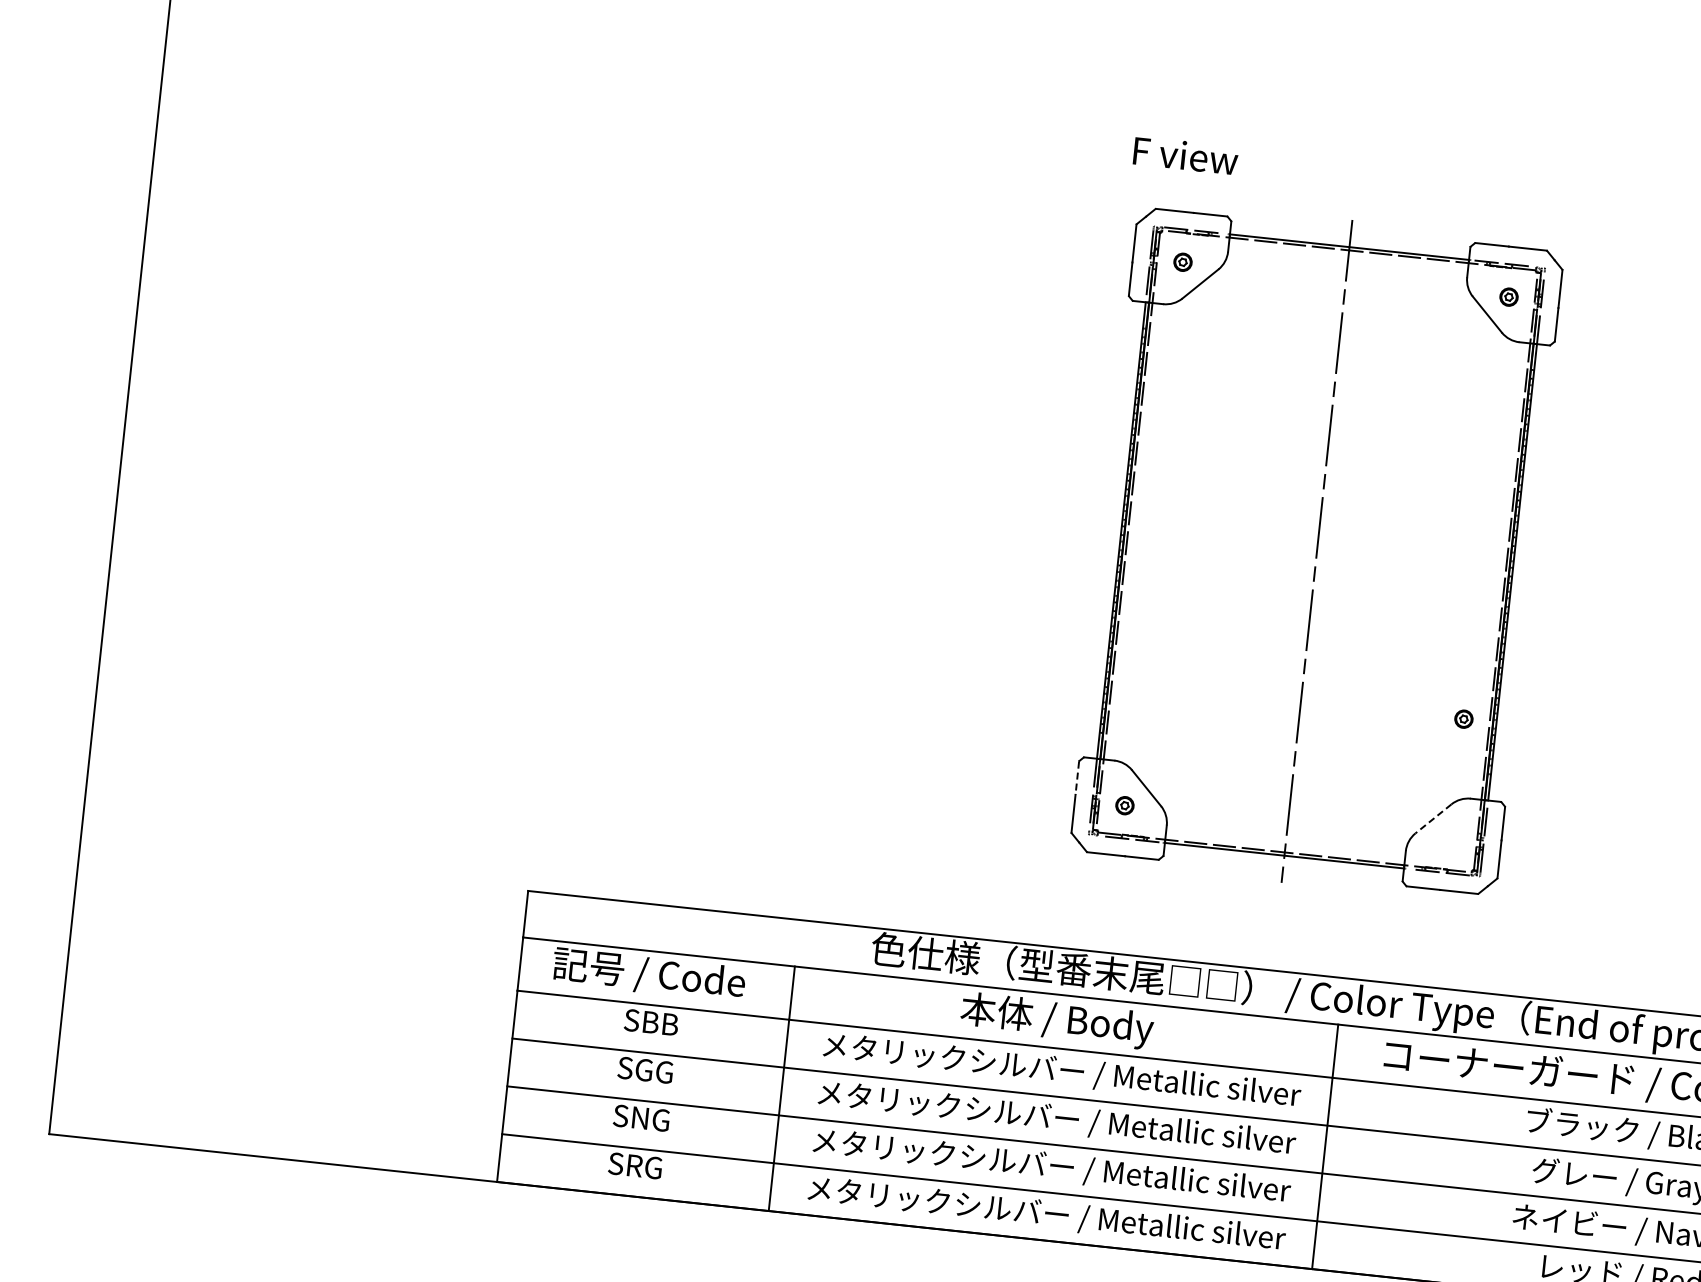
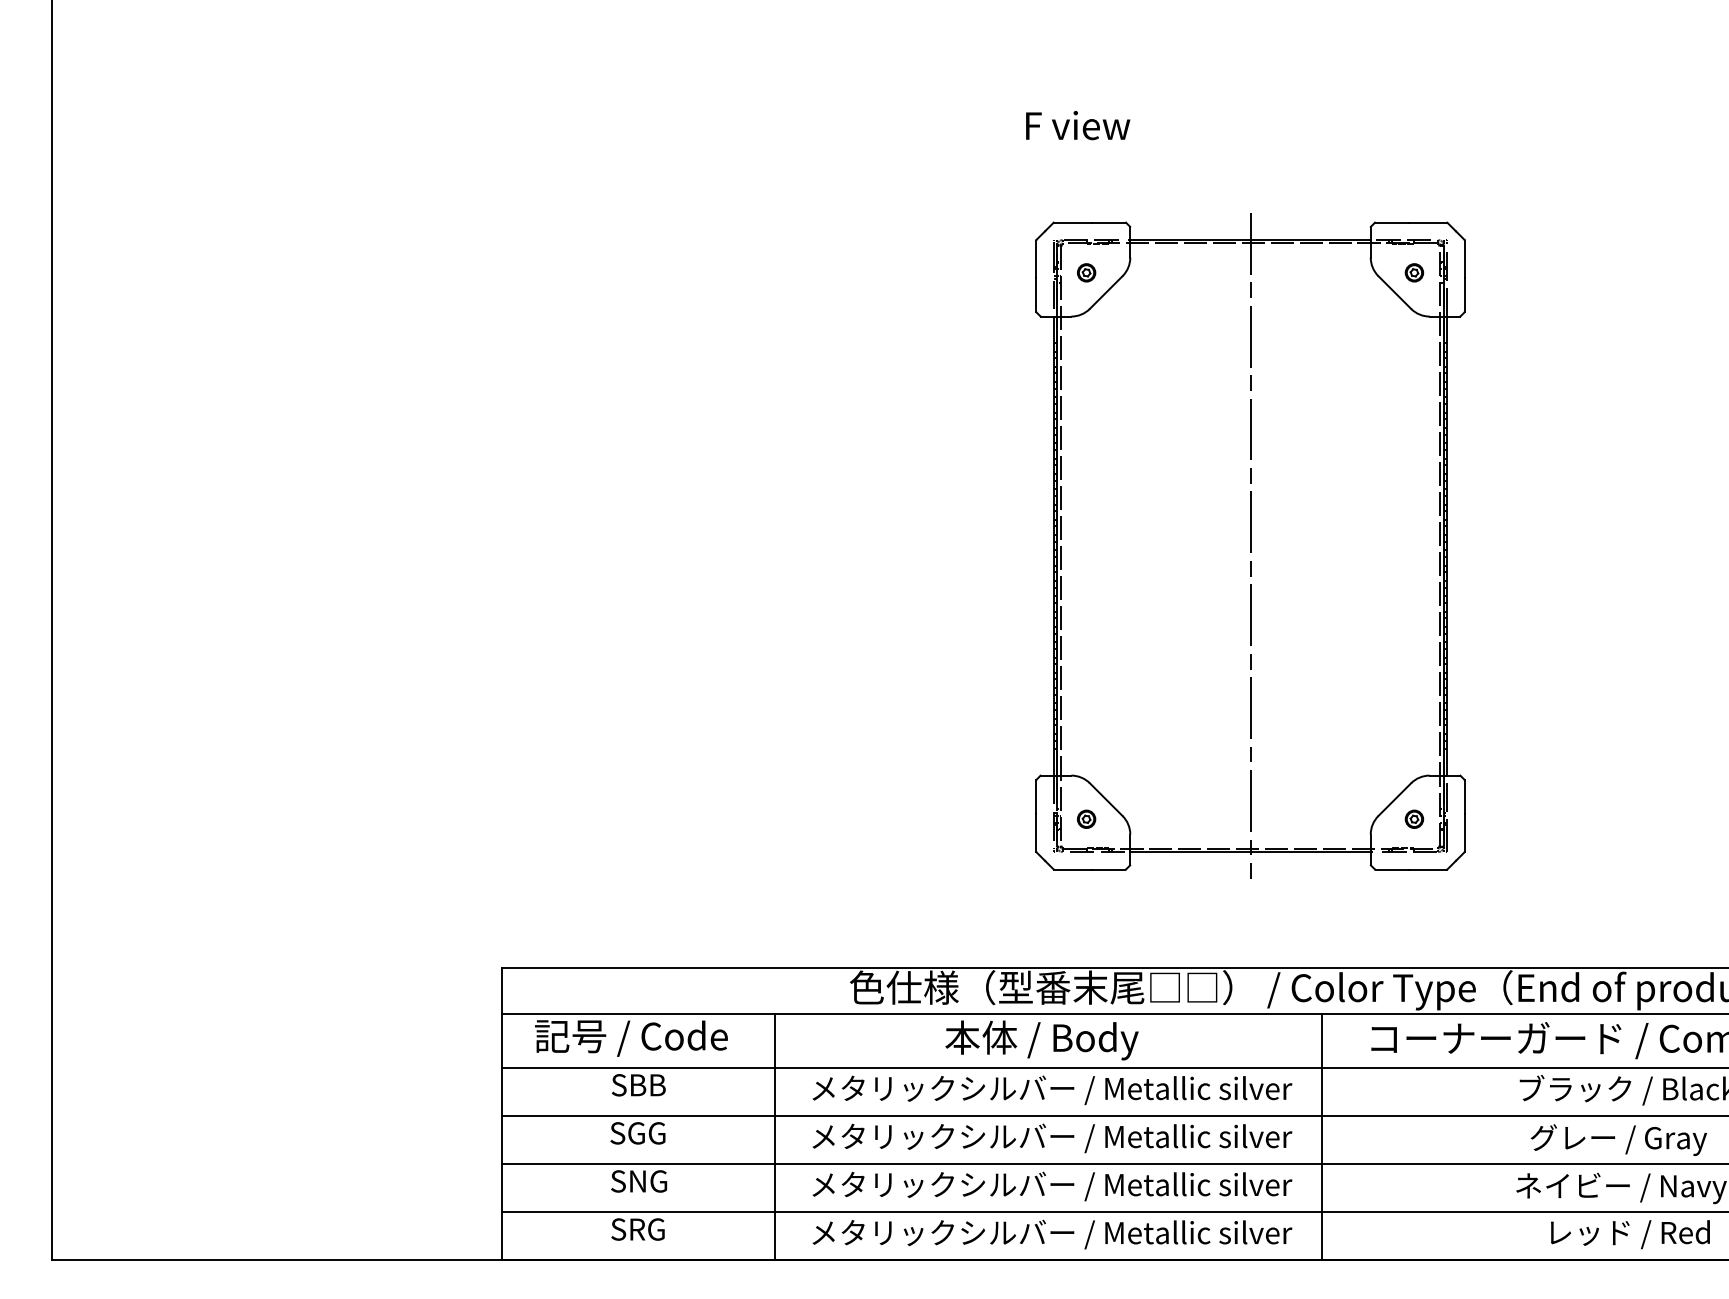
text: (1186, 155) -> (1078, 125), moved
part: (1464, 718) -> (1414, 818), moved
line: (1077, 778) -> (1036, 797), dashed -> solid
line: (1433, 818) -> (1394, 799), dashed -> solid

